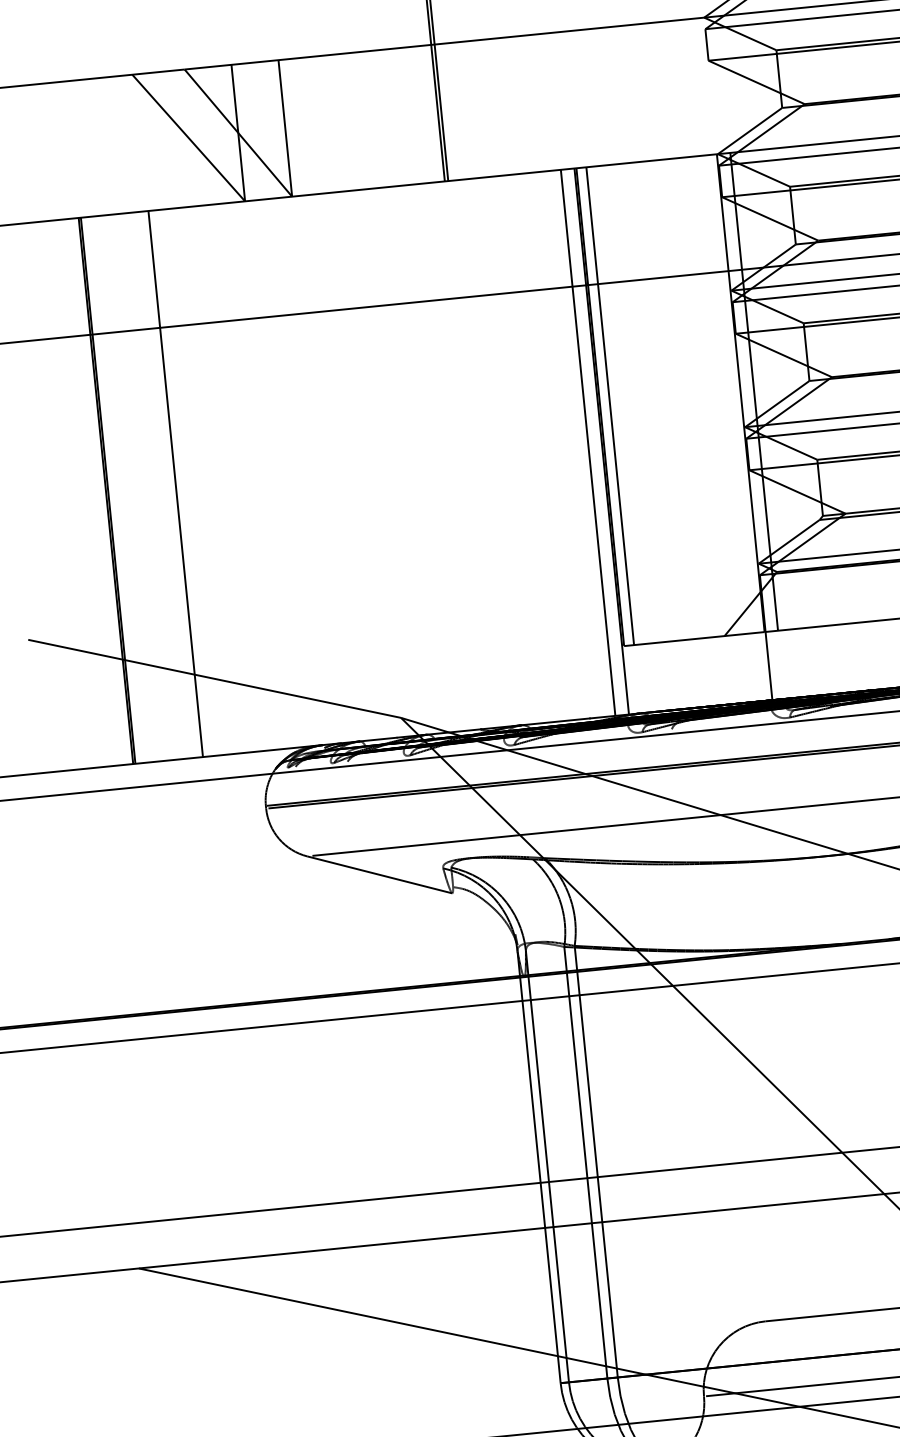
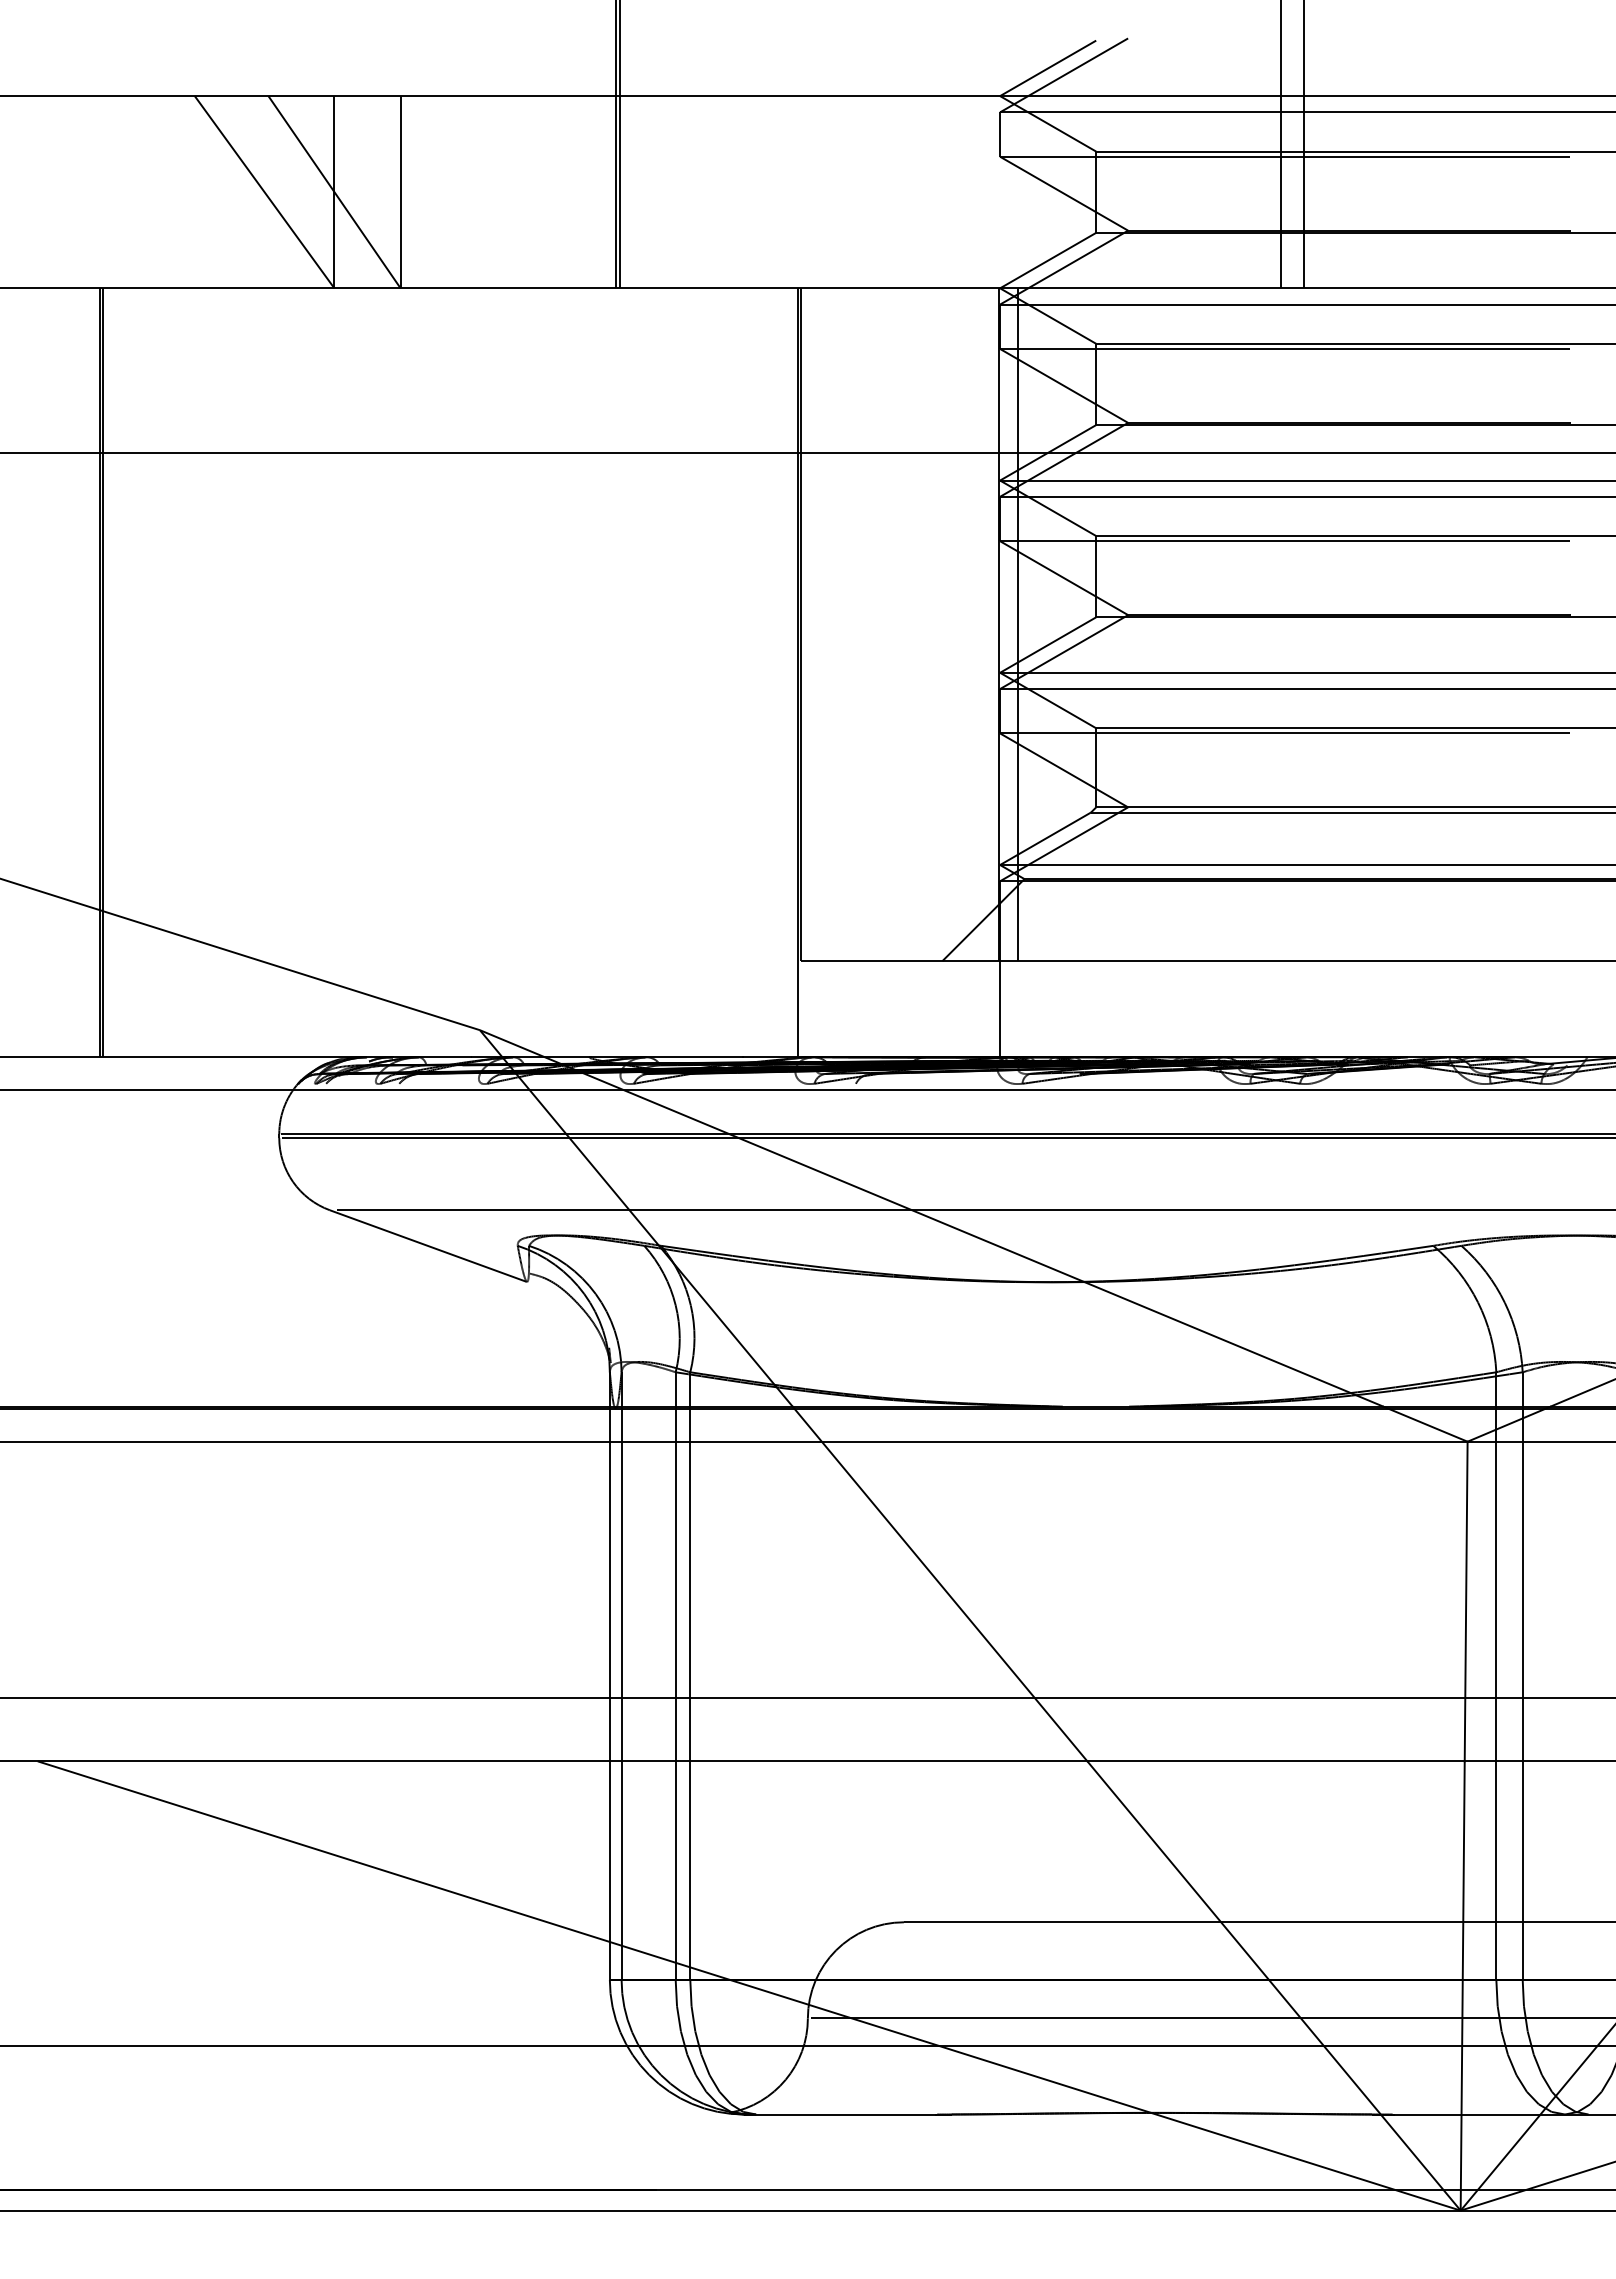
line: (609, 406) -> (814, 624), removed
line: (588, 442) -> (779, 672), removed
line: (175, 483) -> (198, 672), removed

